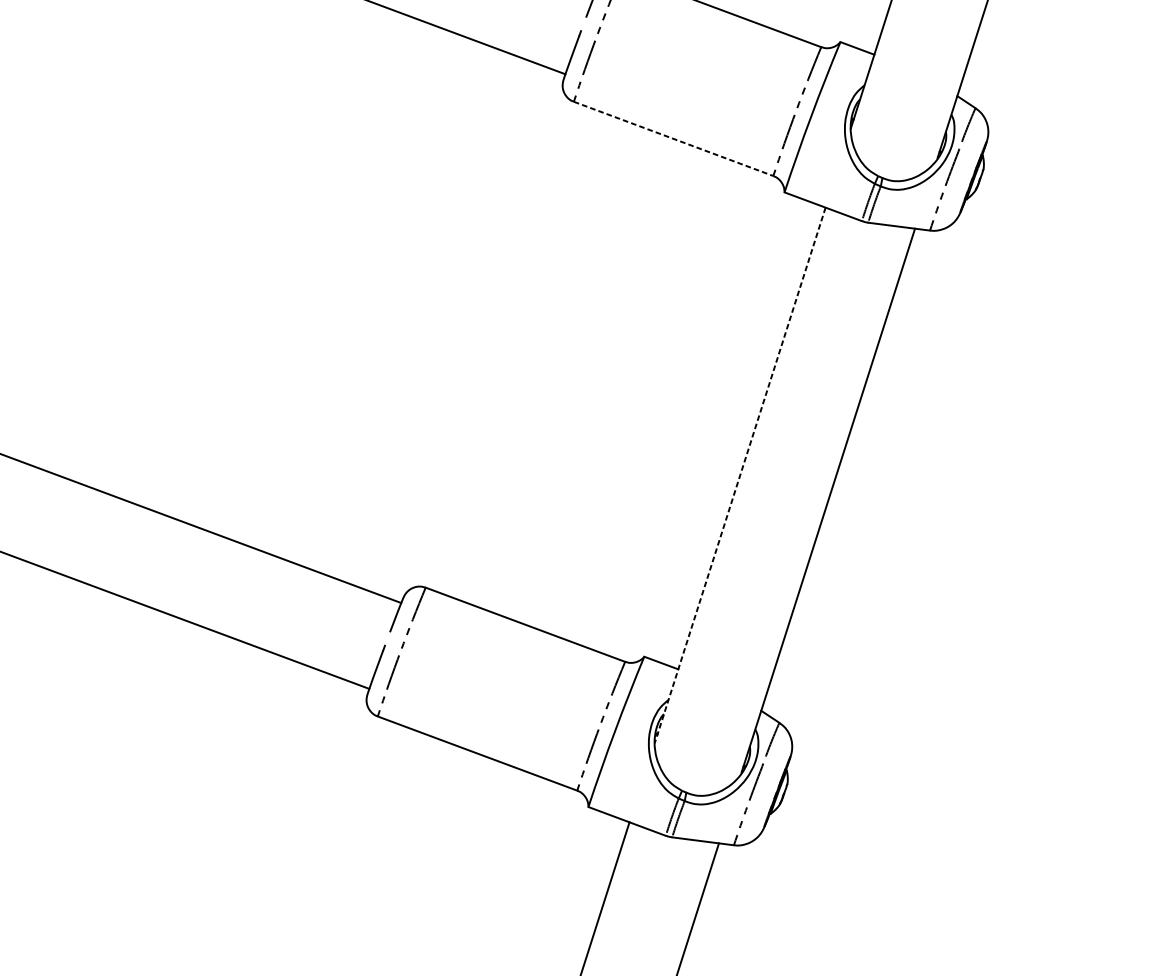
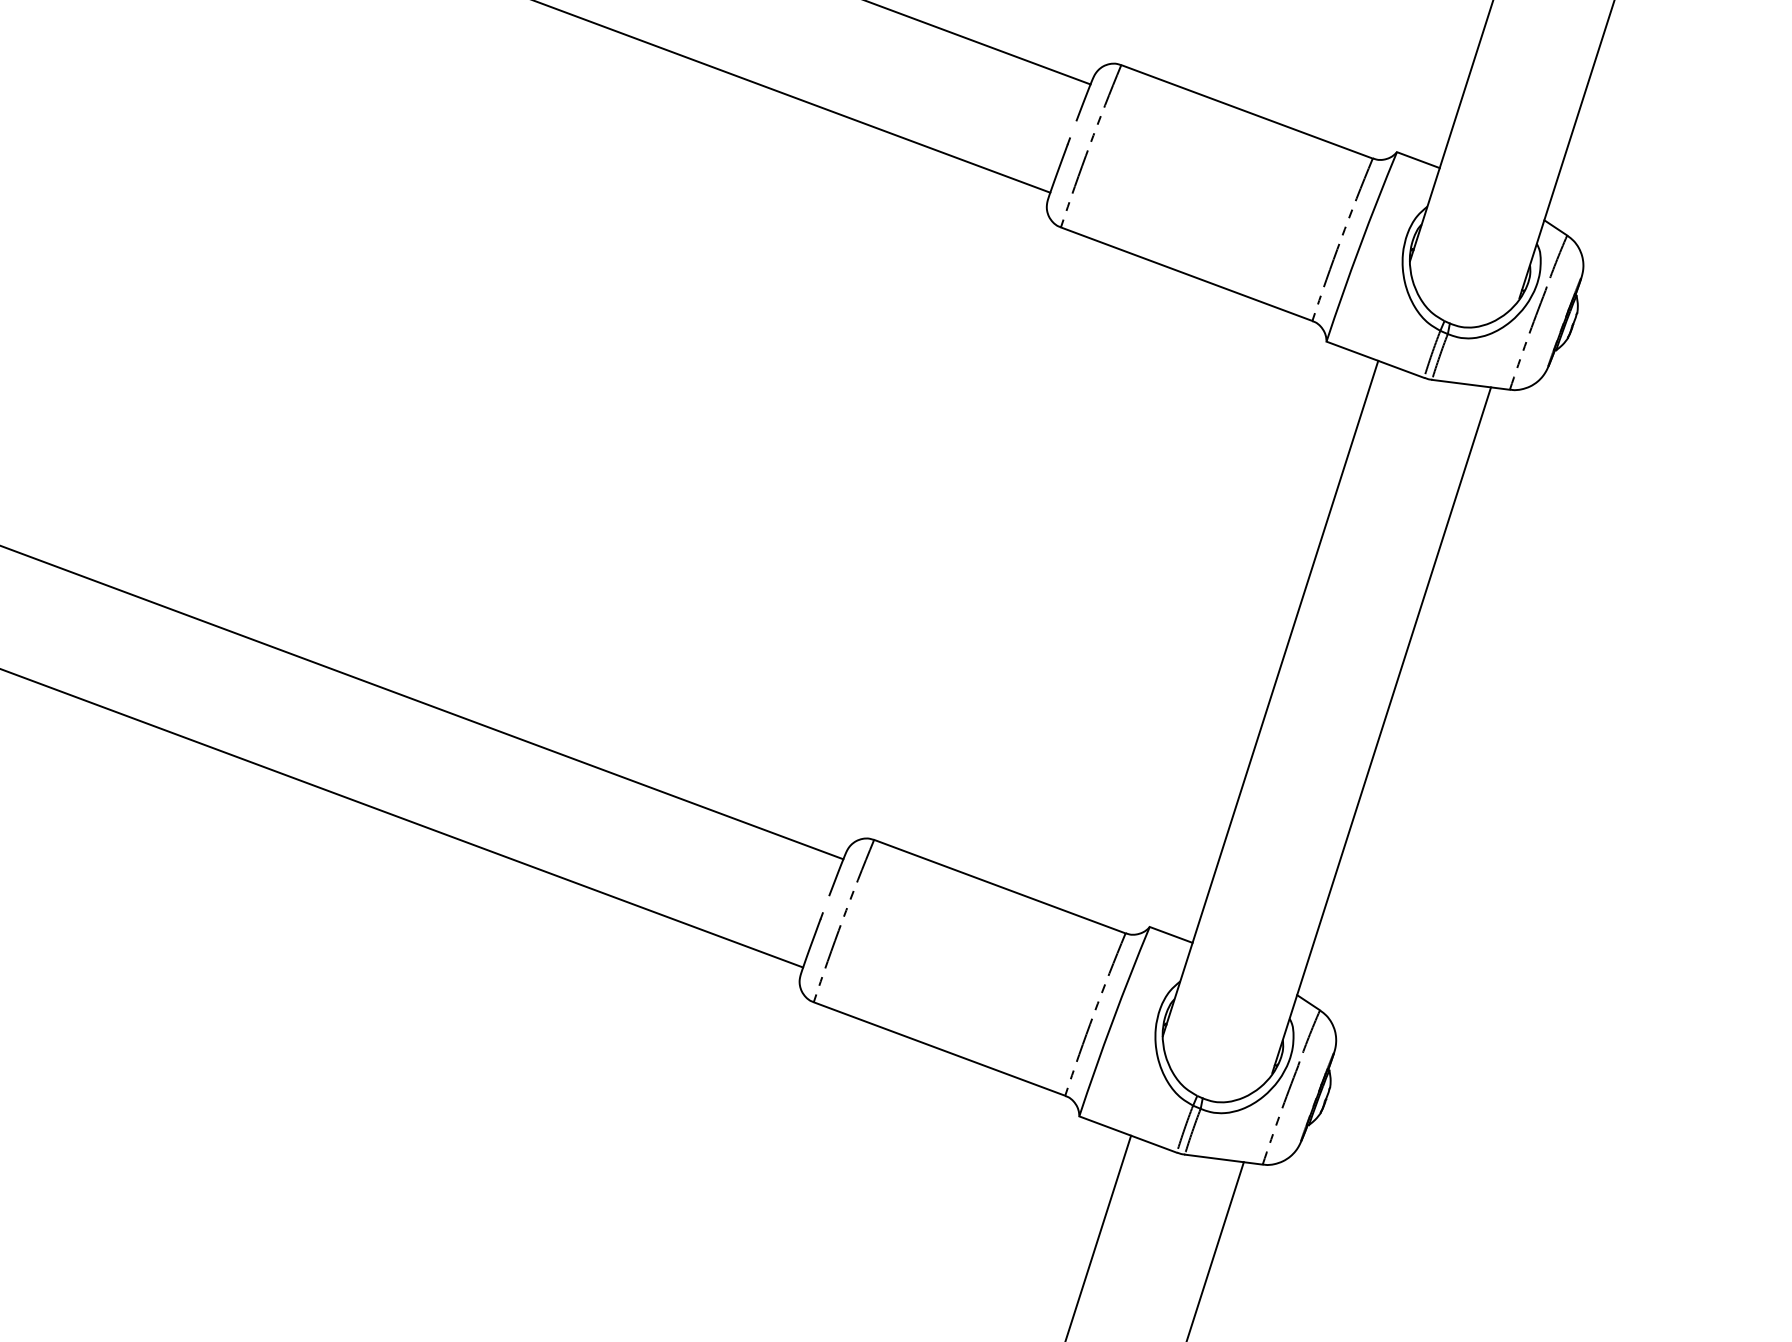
line: (674, 139) -> (1187, 274), dashed -> solid
line: (740, 475) -> (1270, 698), dashed -> solid

